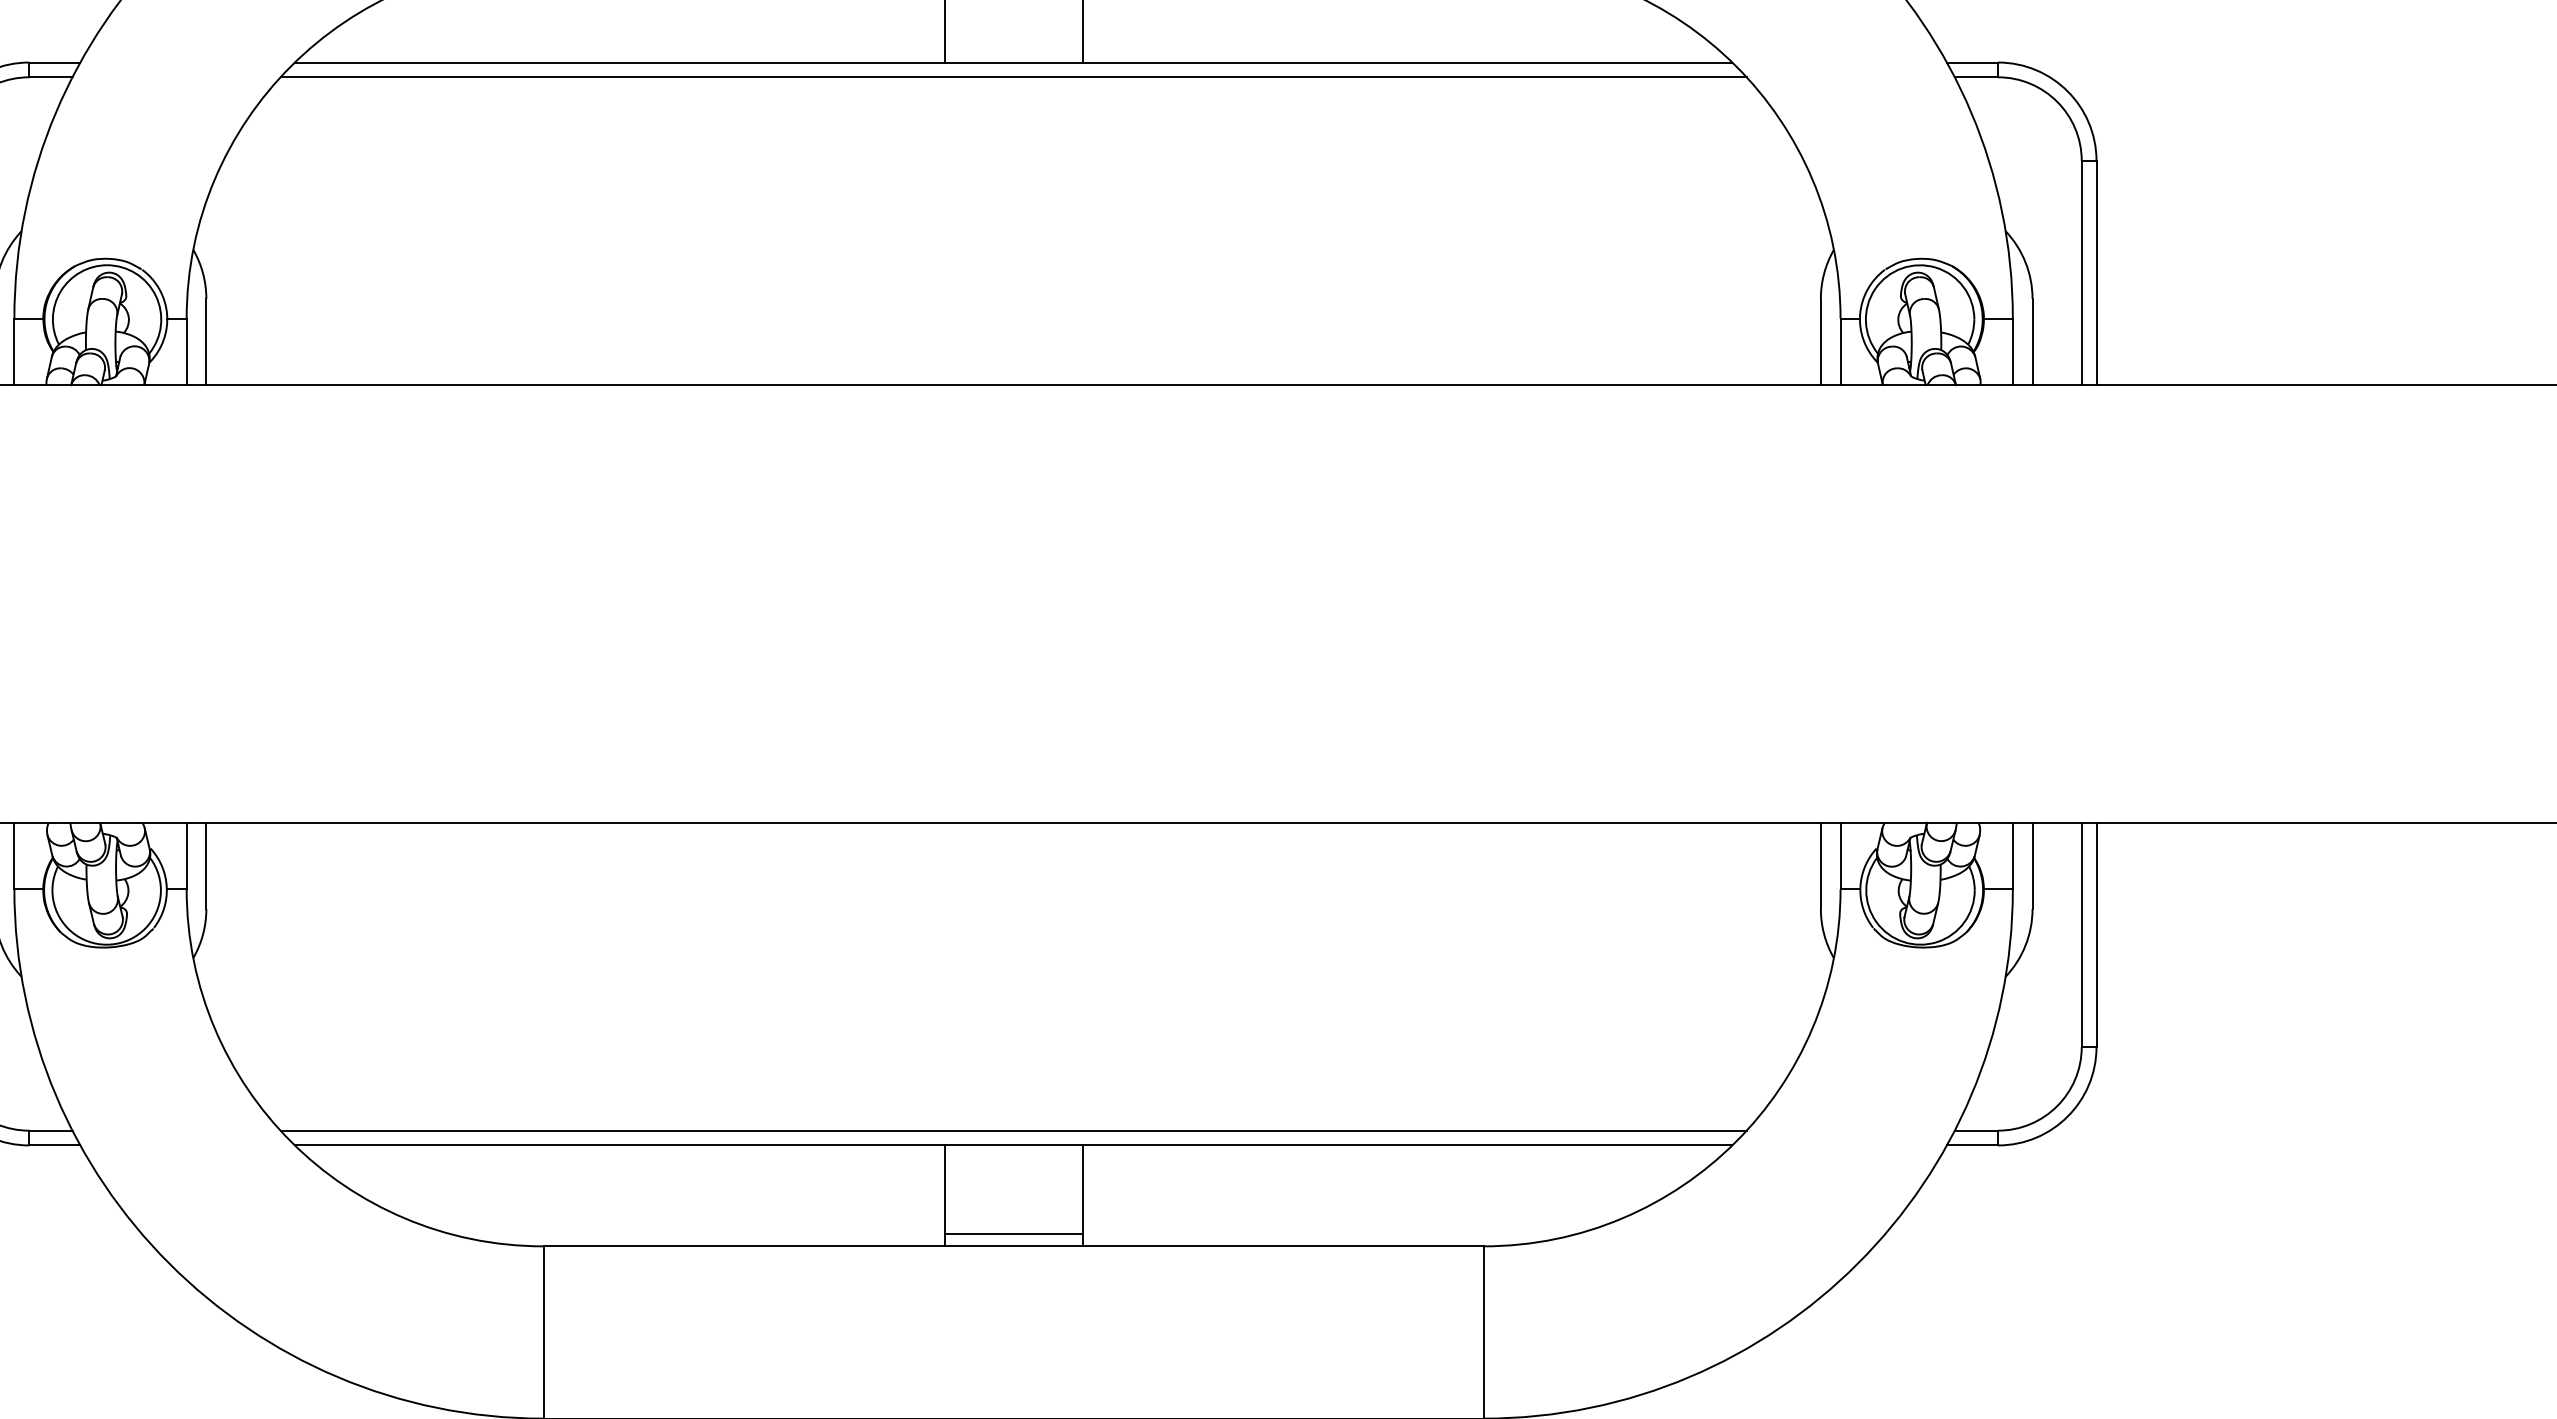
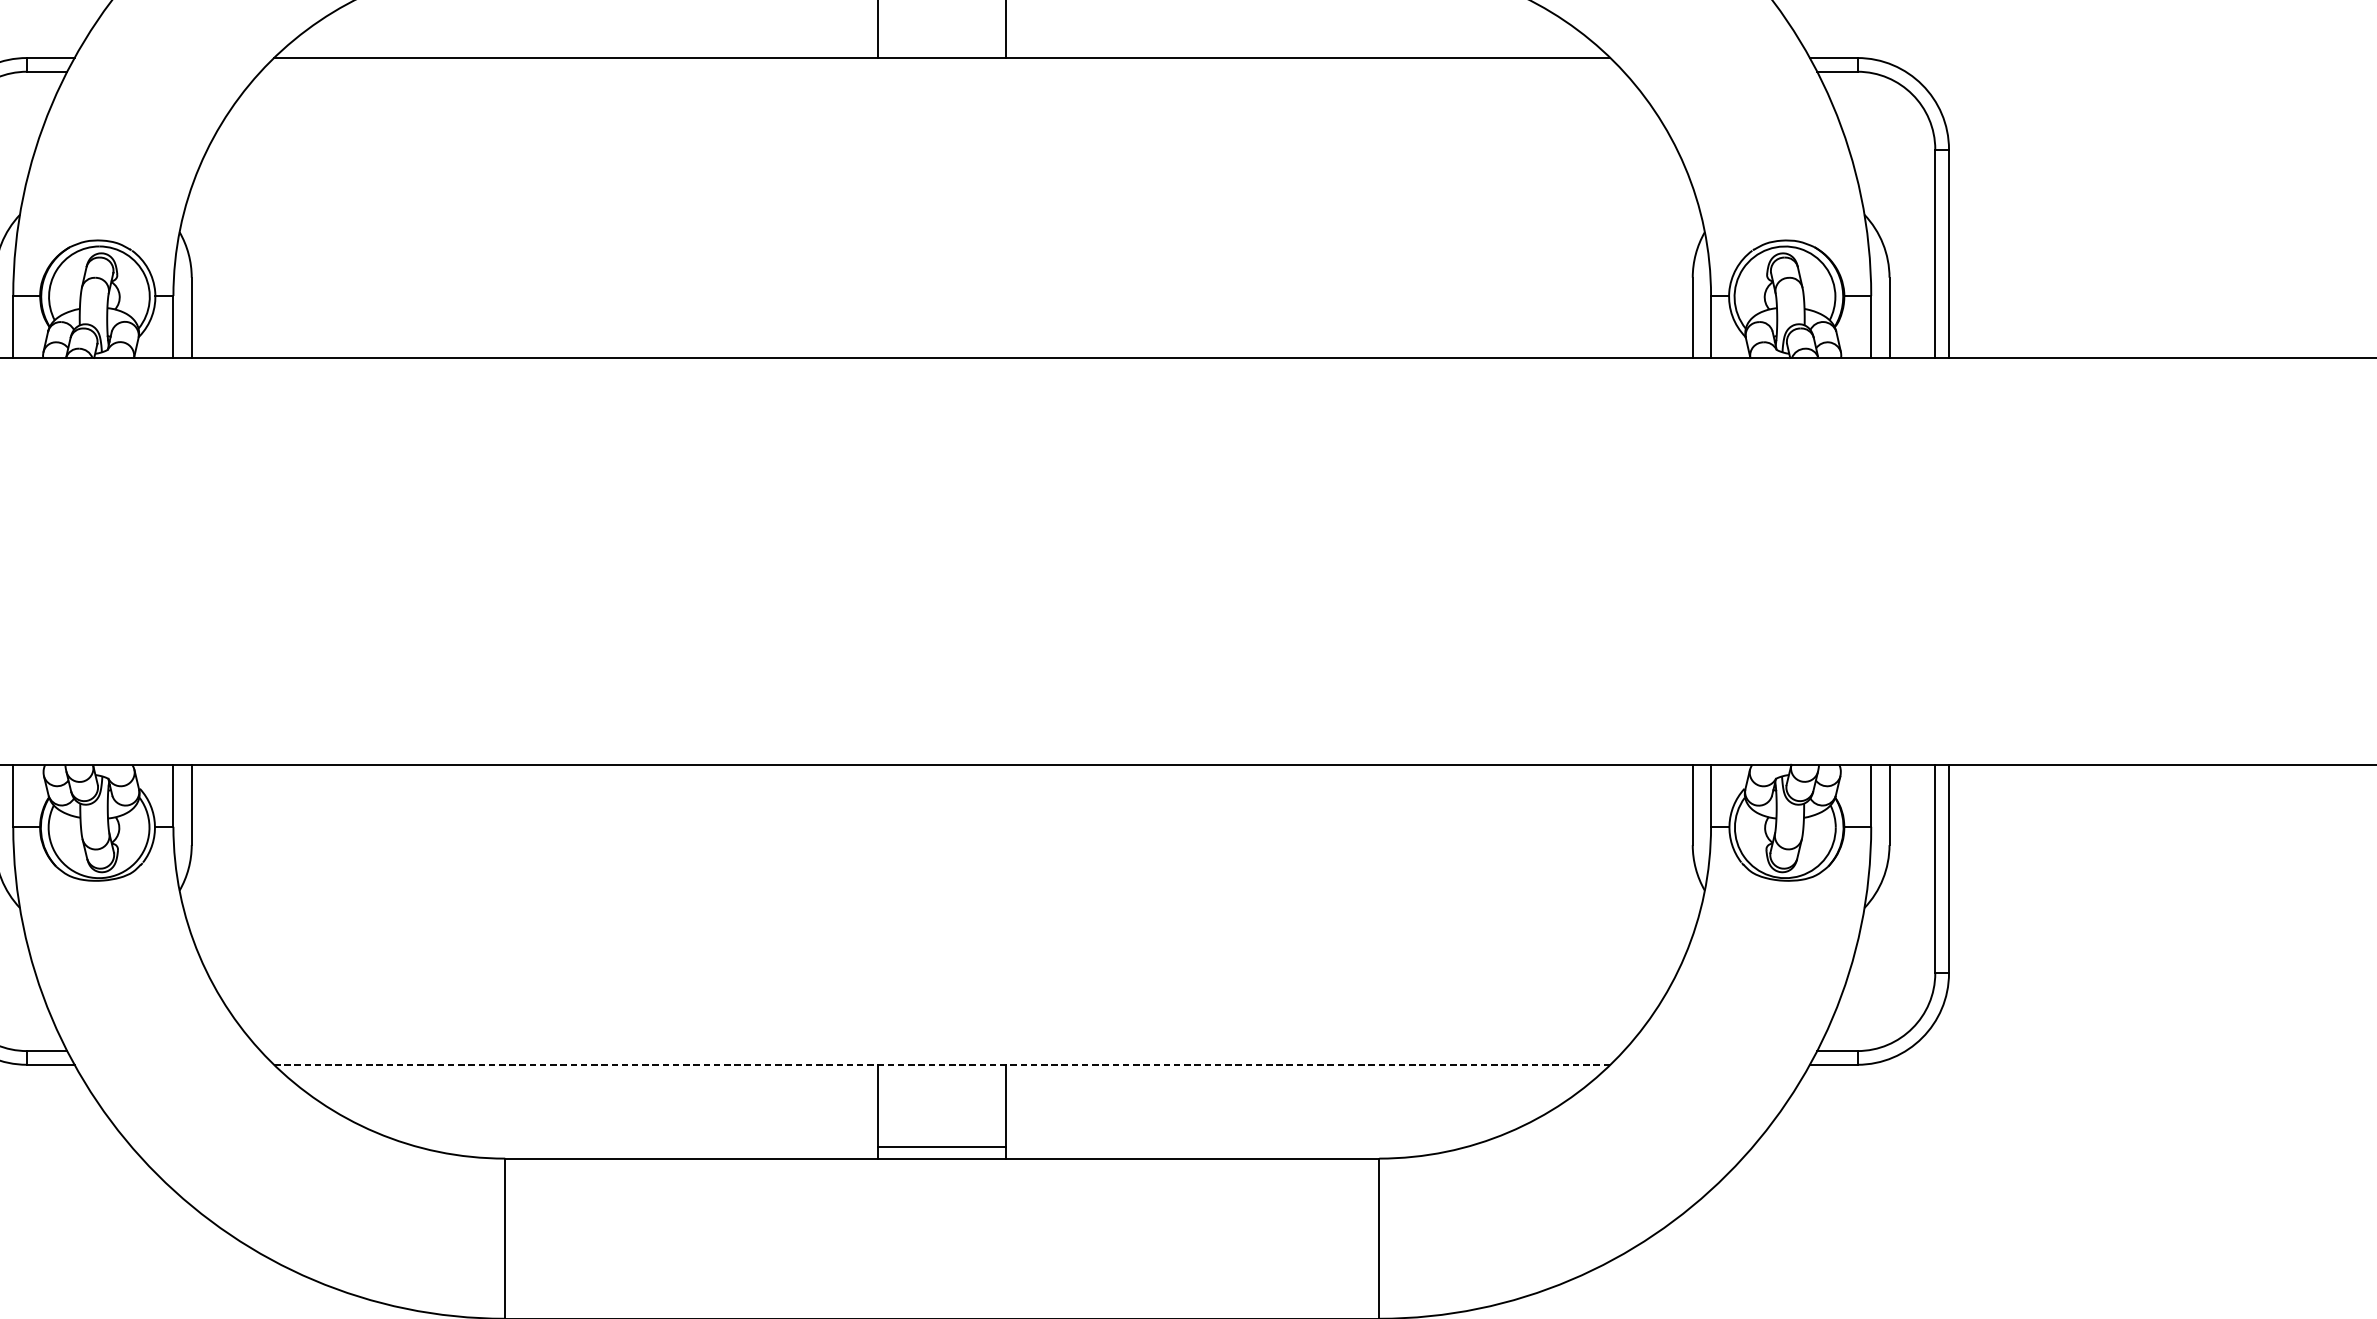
line: (1013, 77) -> (942, 71), removed
line: (1013, 1130) -> (942, 1050), removed
line: (1013, 1145) -> (942, 1064), solid -> dashed

